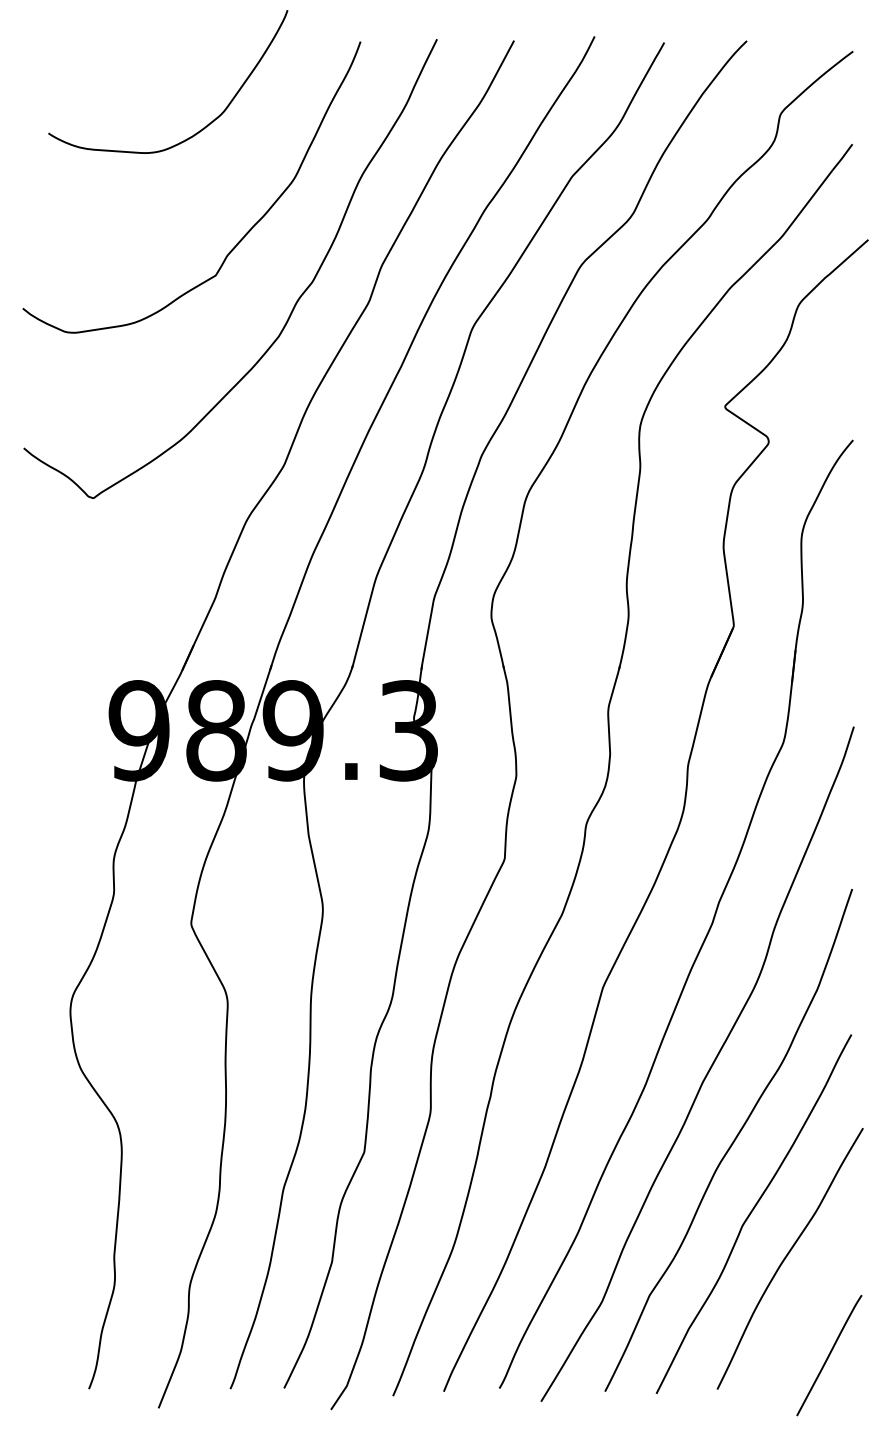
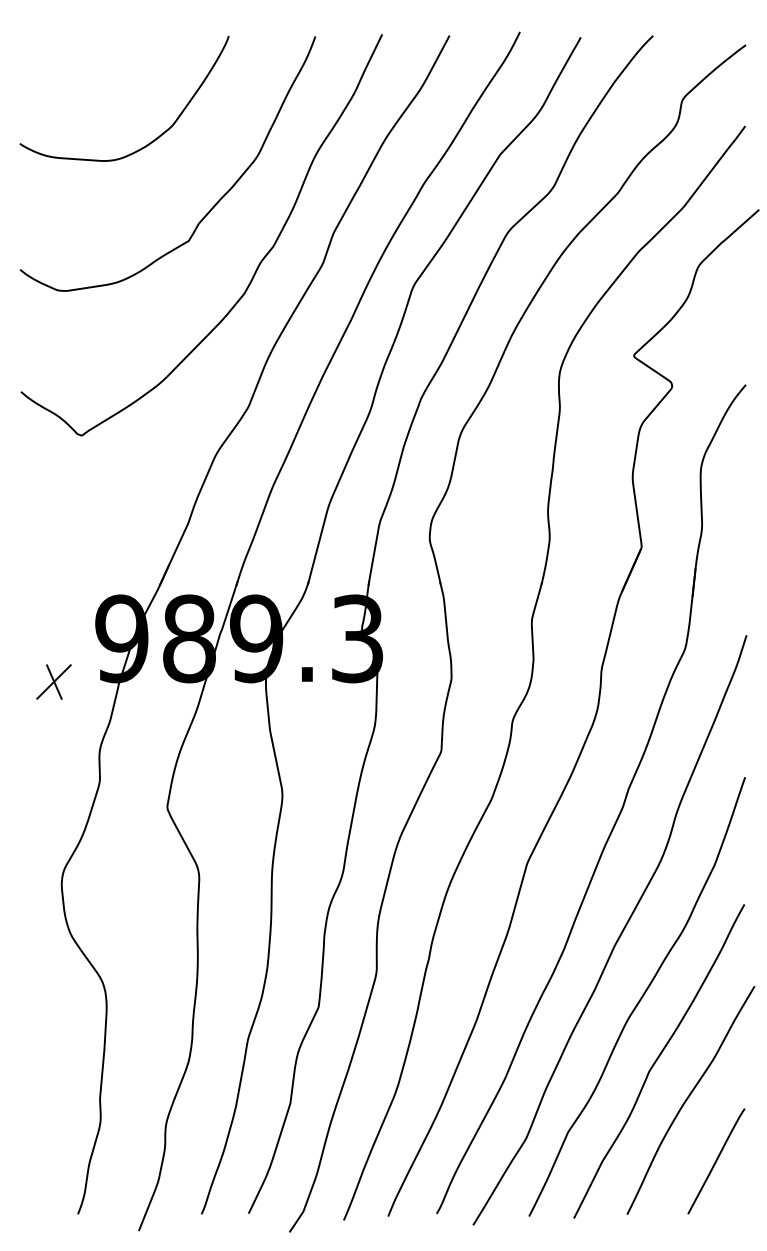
curve: (200, 129) -> (152, 140), moved
part: (61, 779) -> (53, 681), added
curve: (829, 1355) -> (716, 1161), moved

